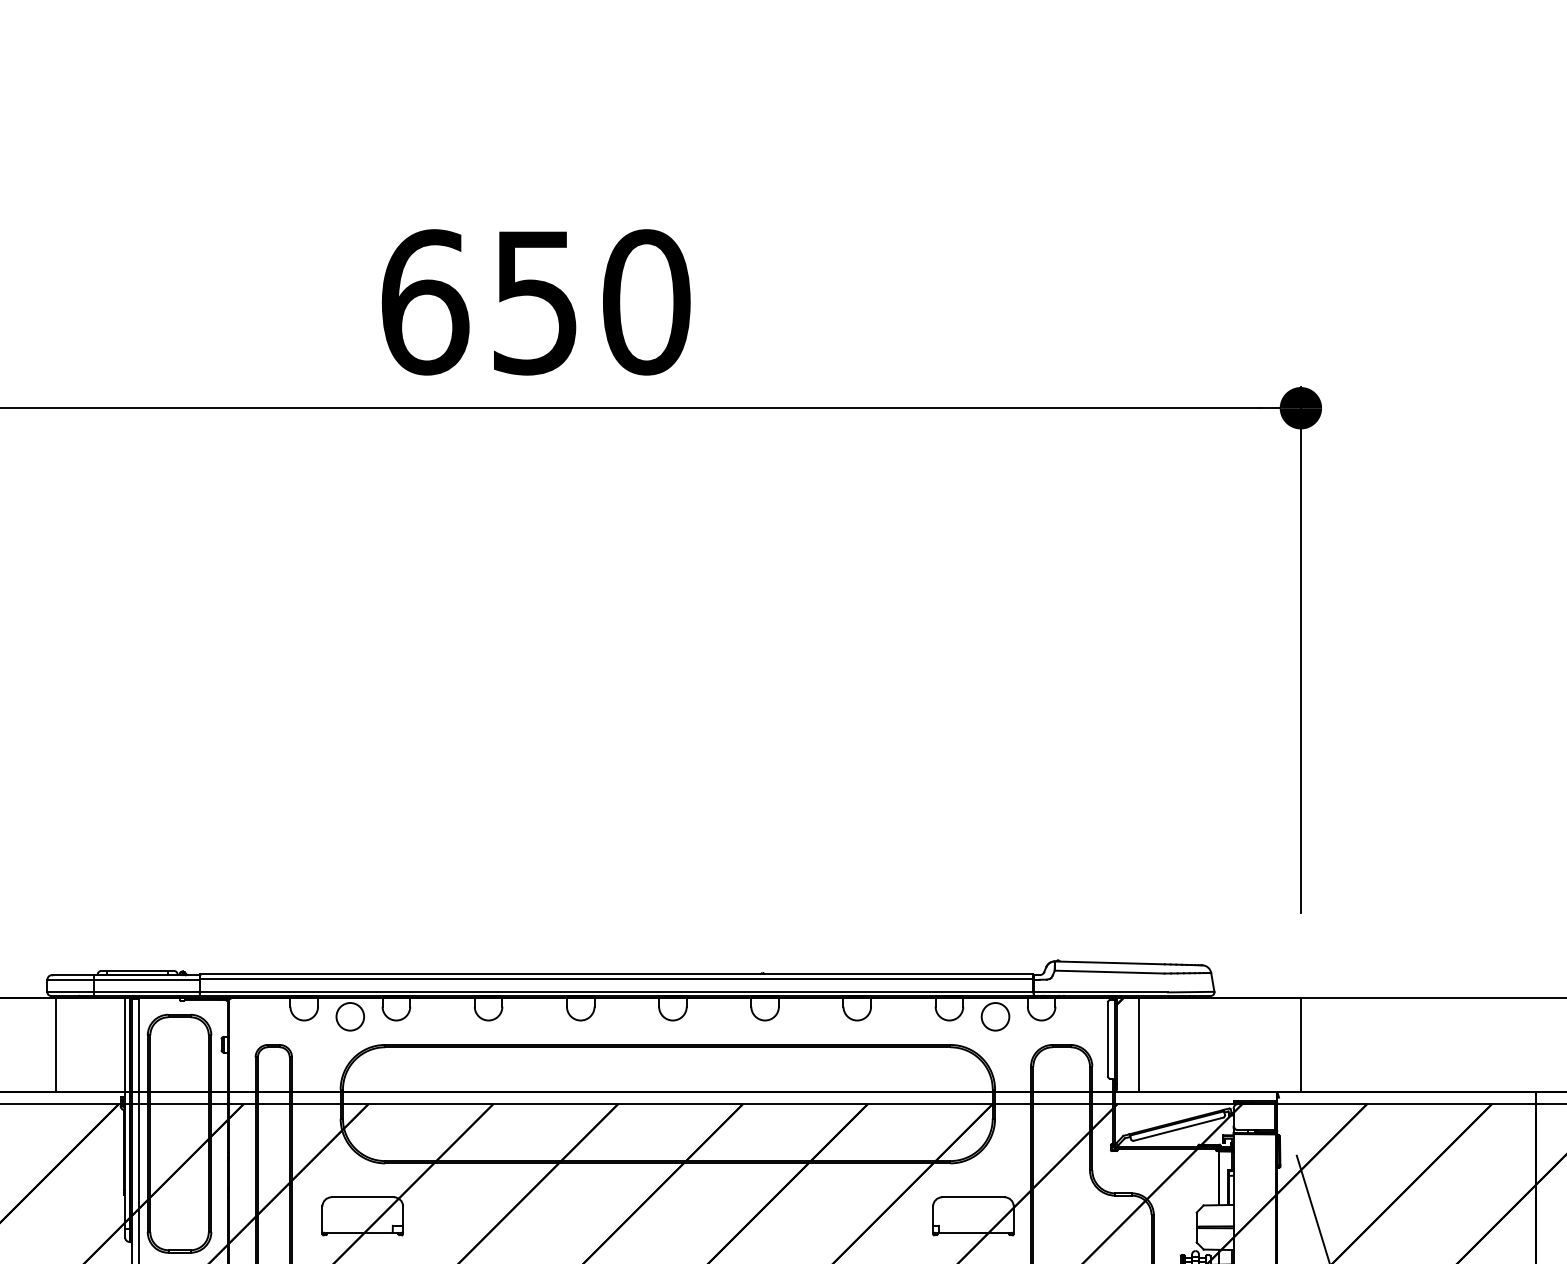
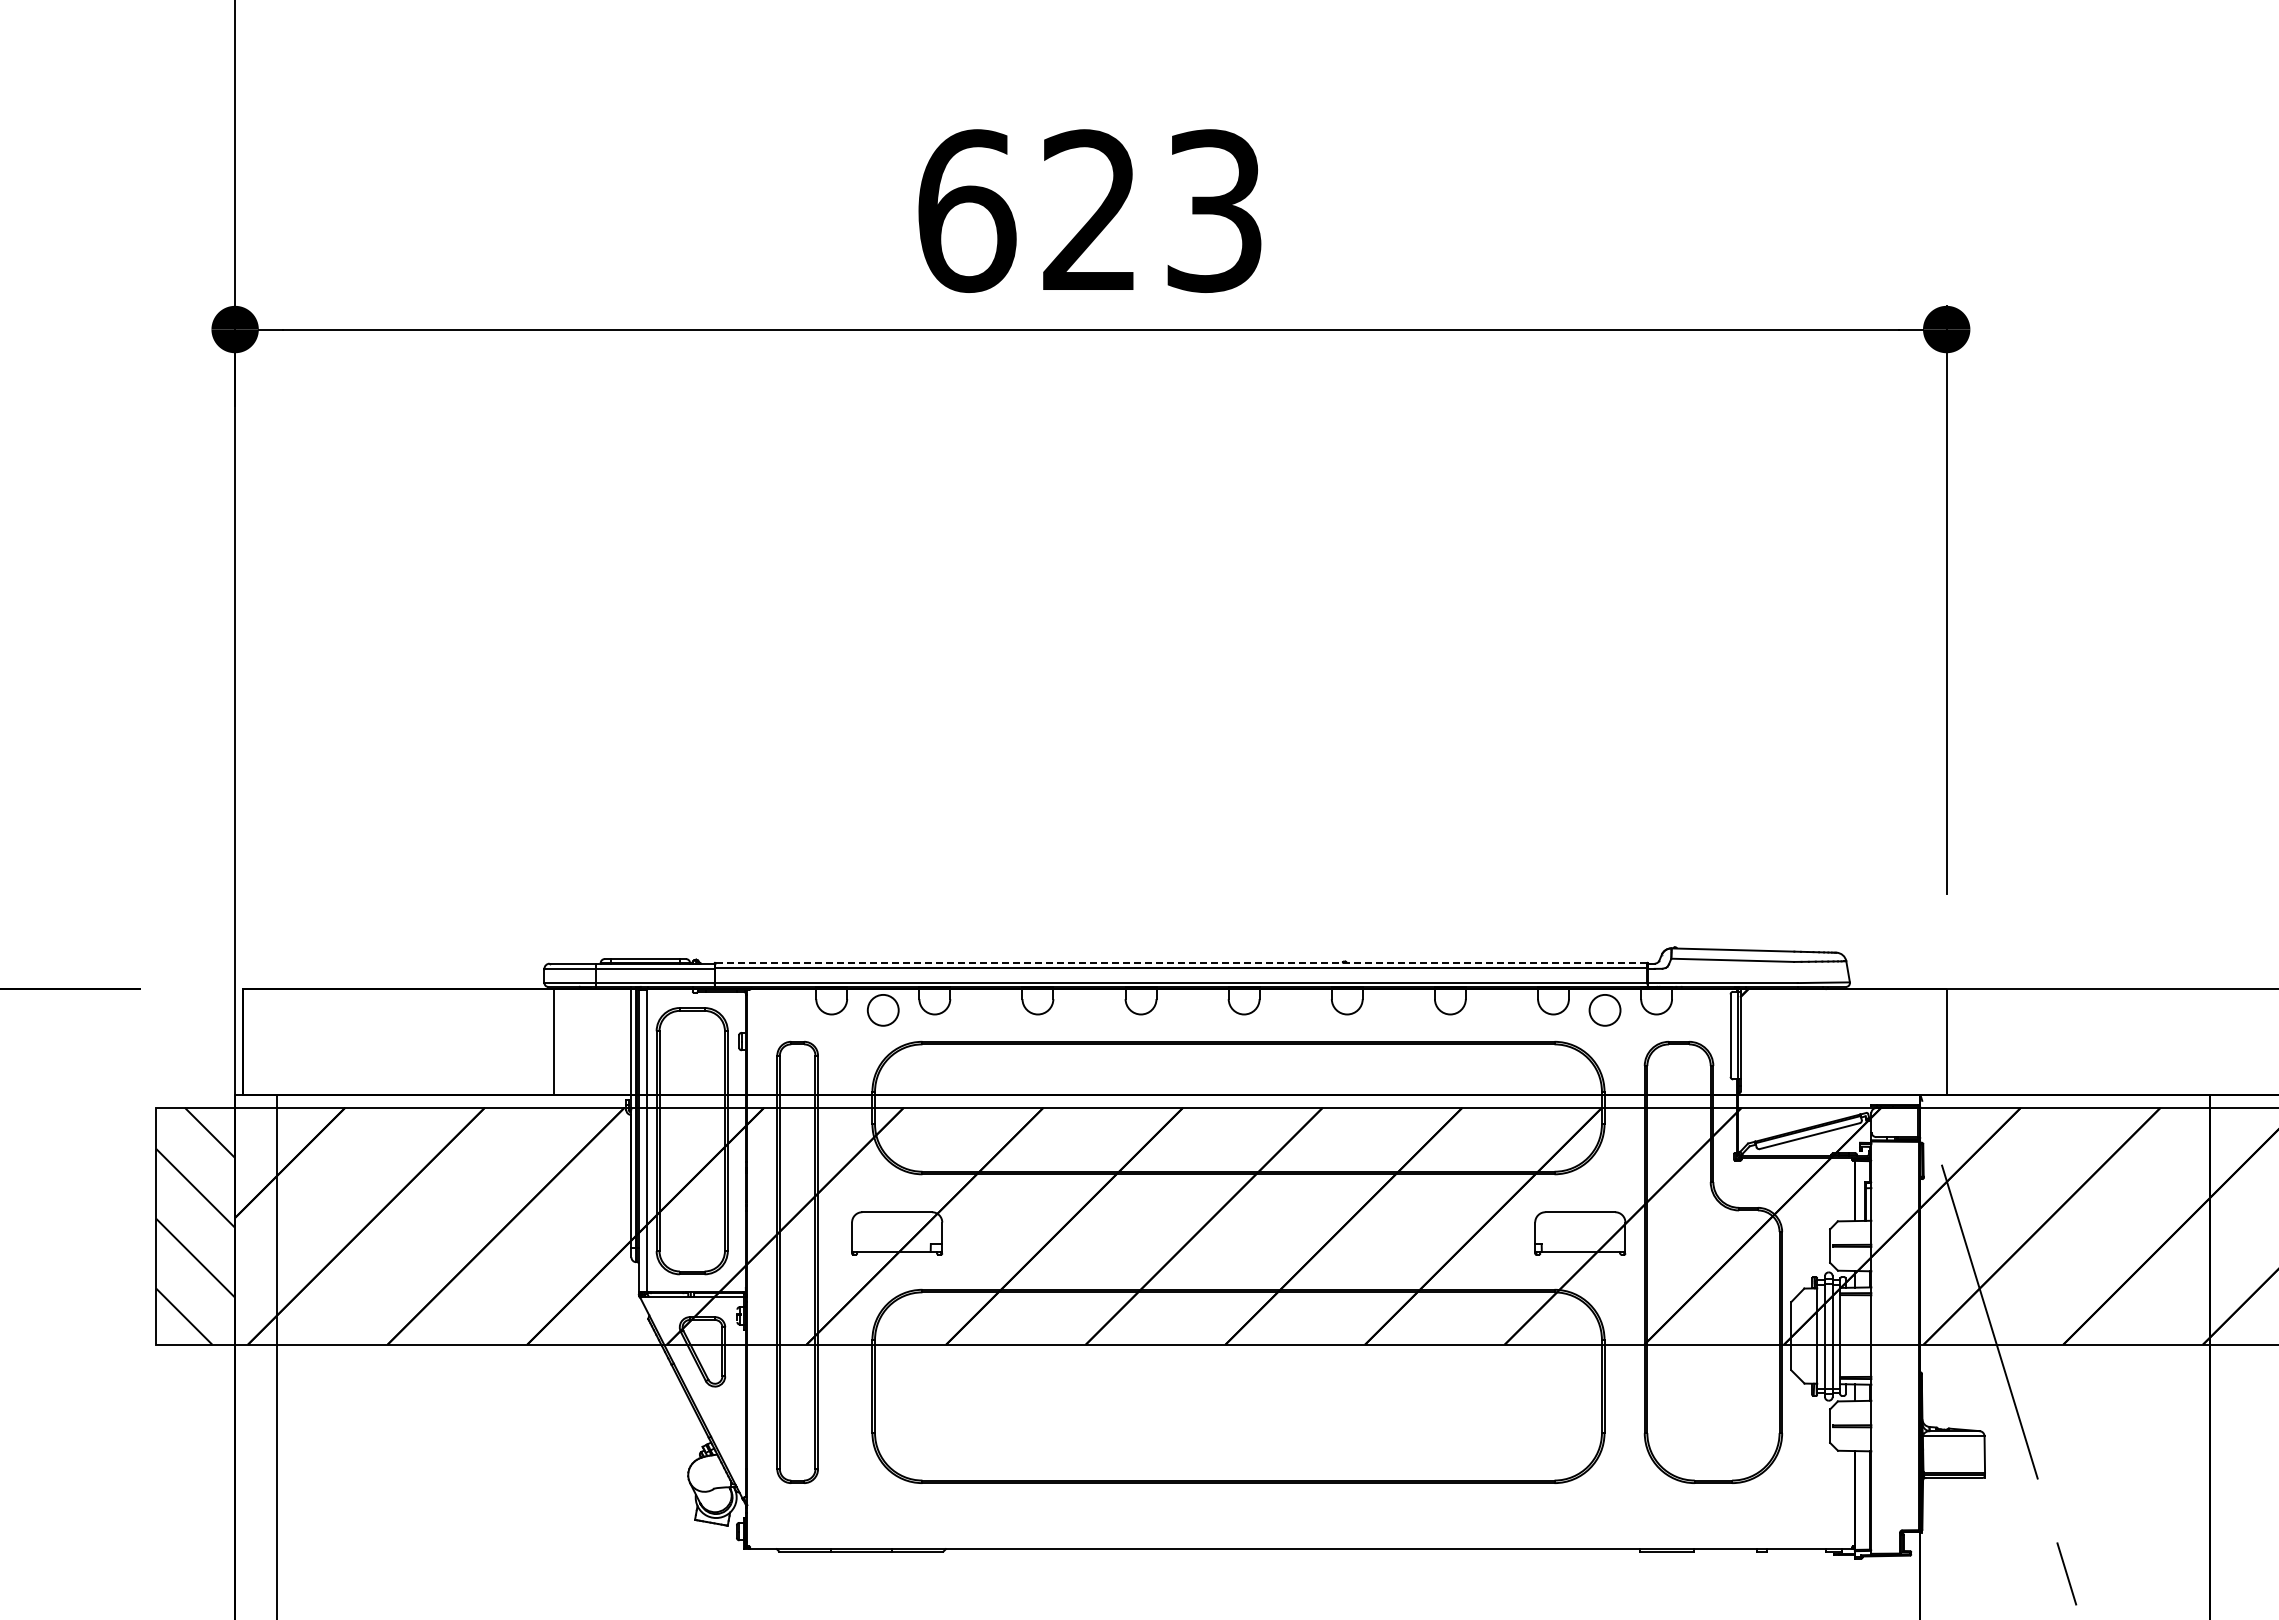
text: (591, 302) -> (1153, 211), 650 -> 623
line: (616, 974) -> (1181, 962), solid -> dashed
line: (1138, 1044) -> (1764, 1041), removed

